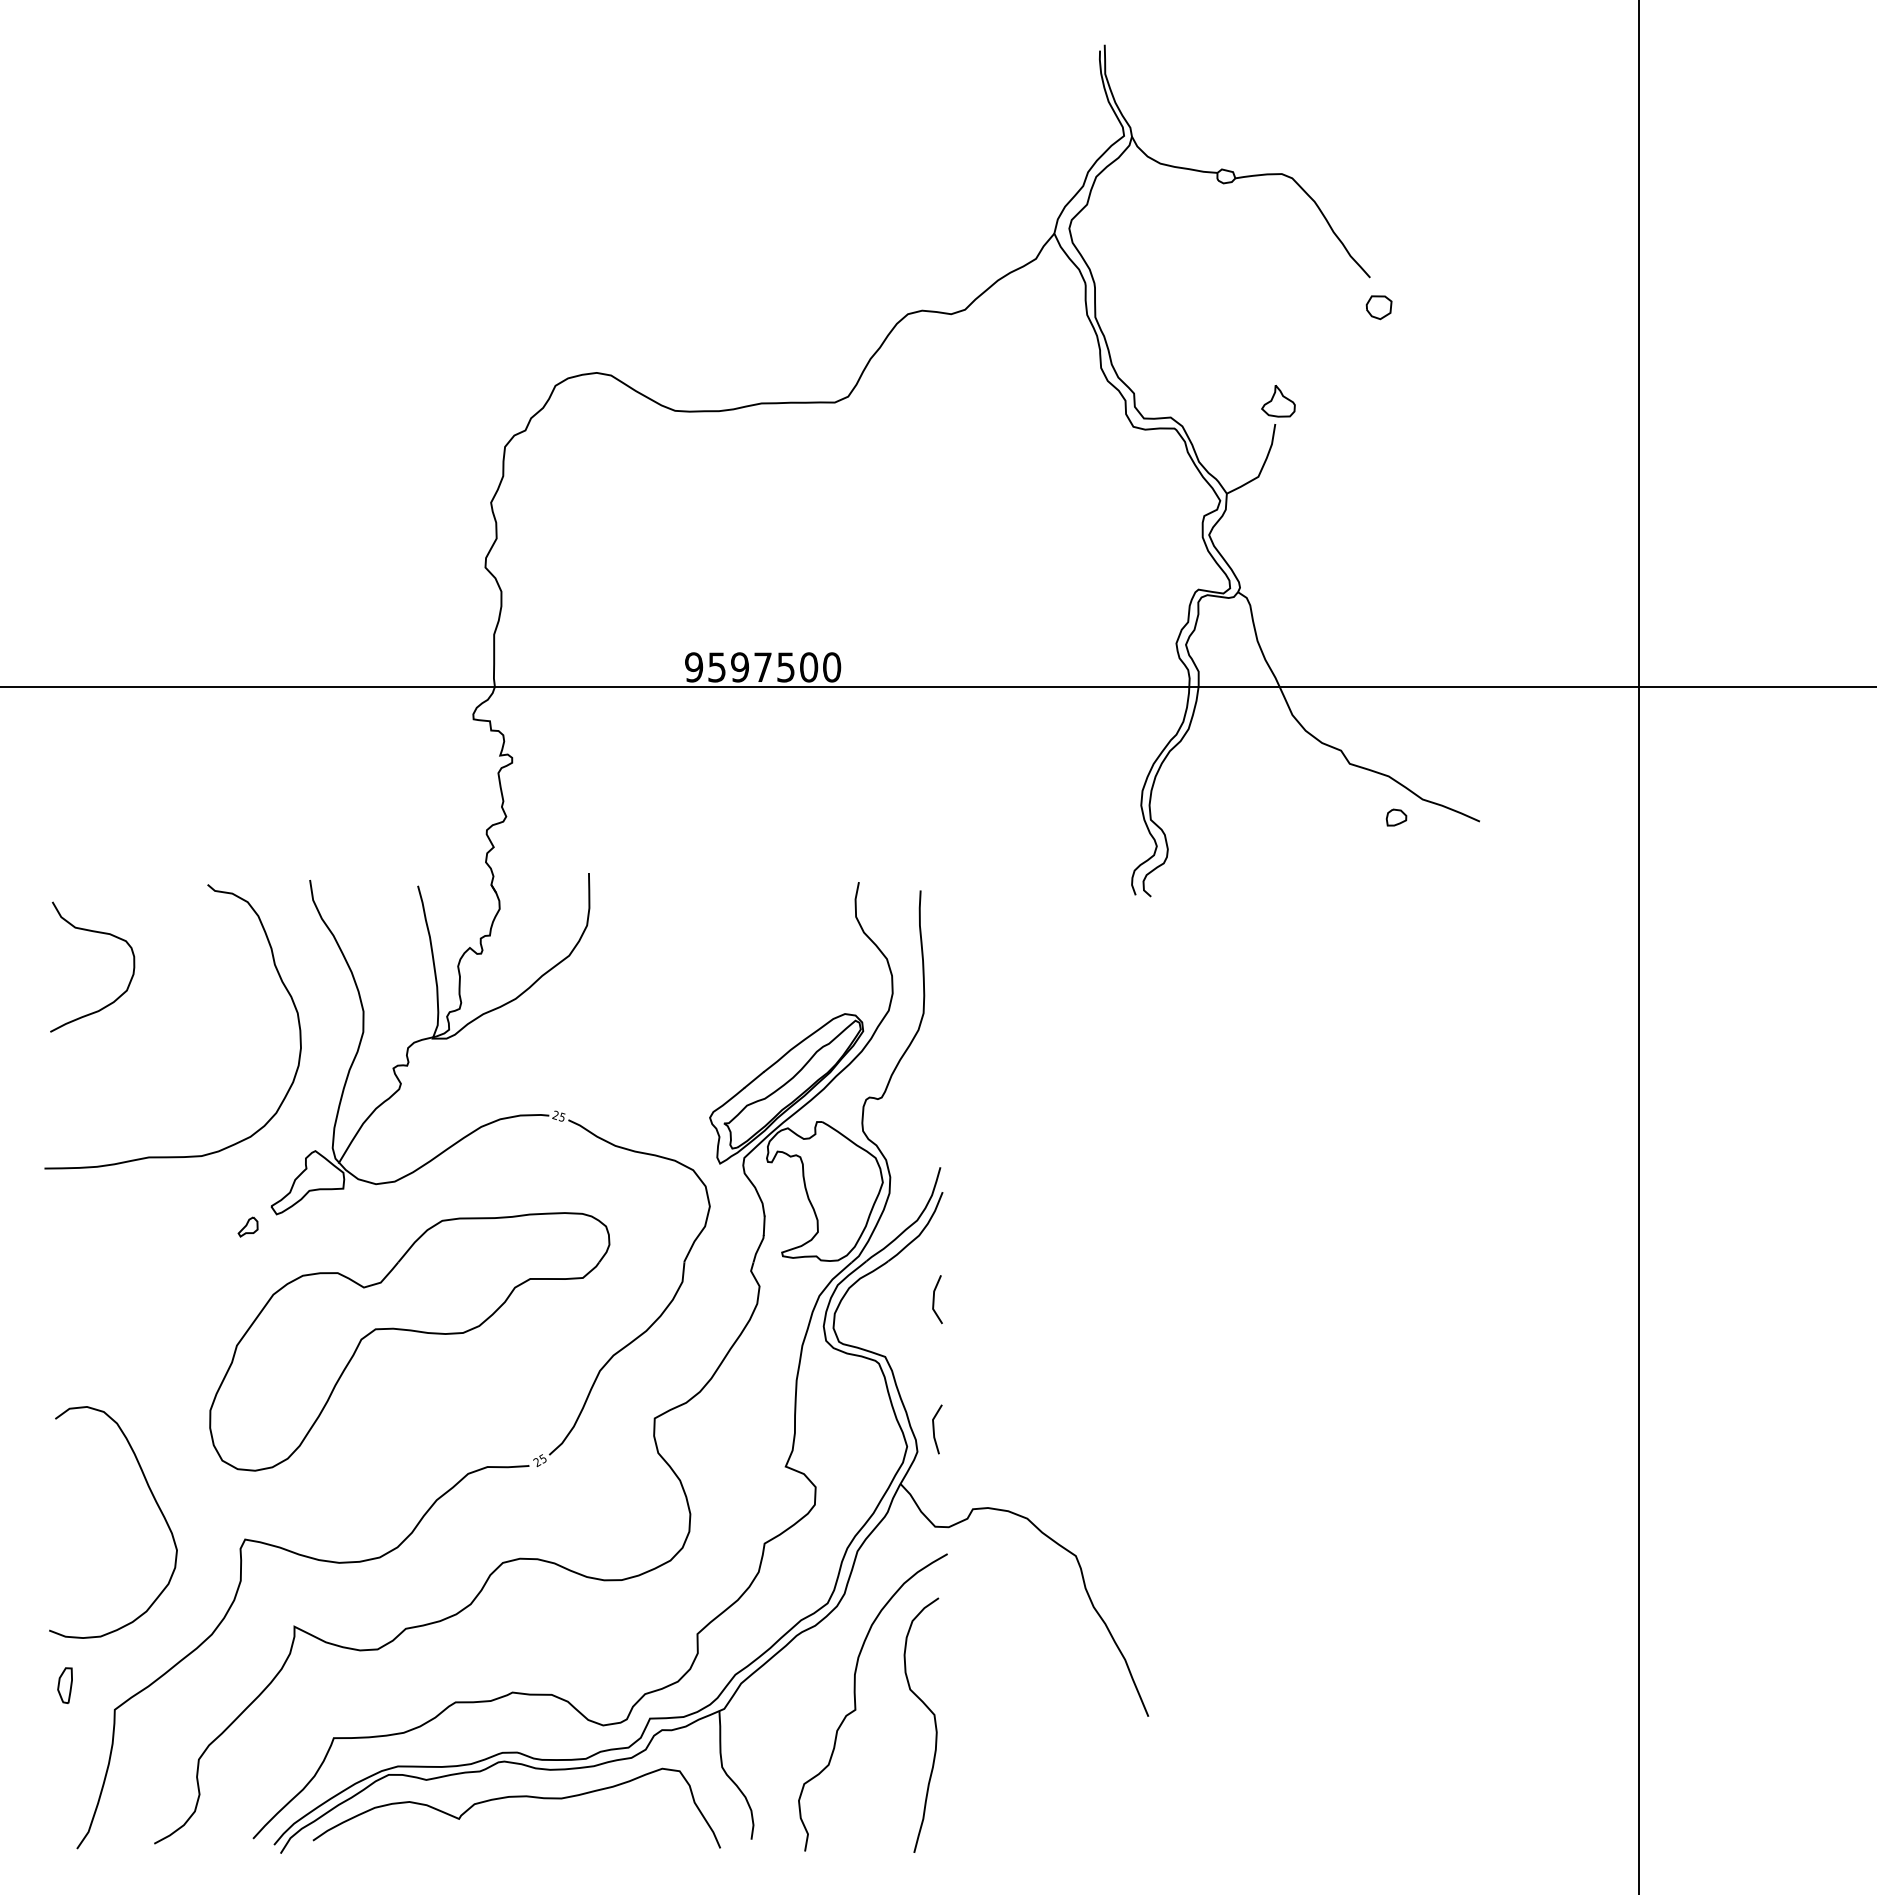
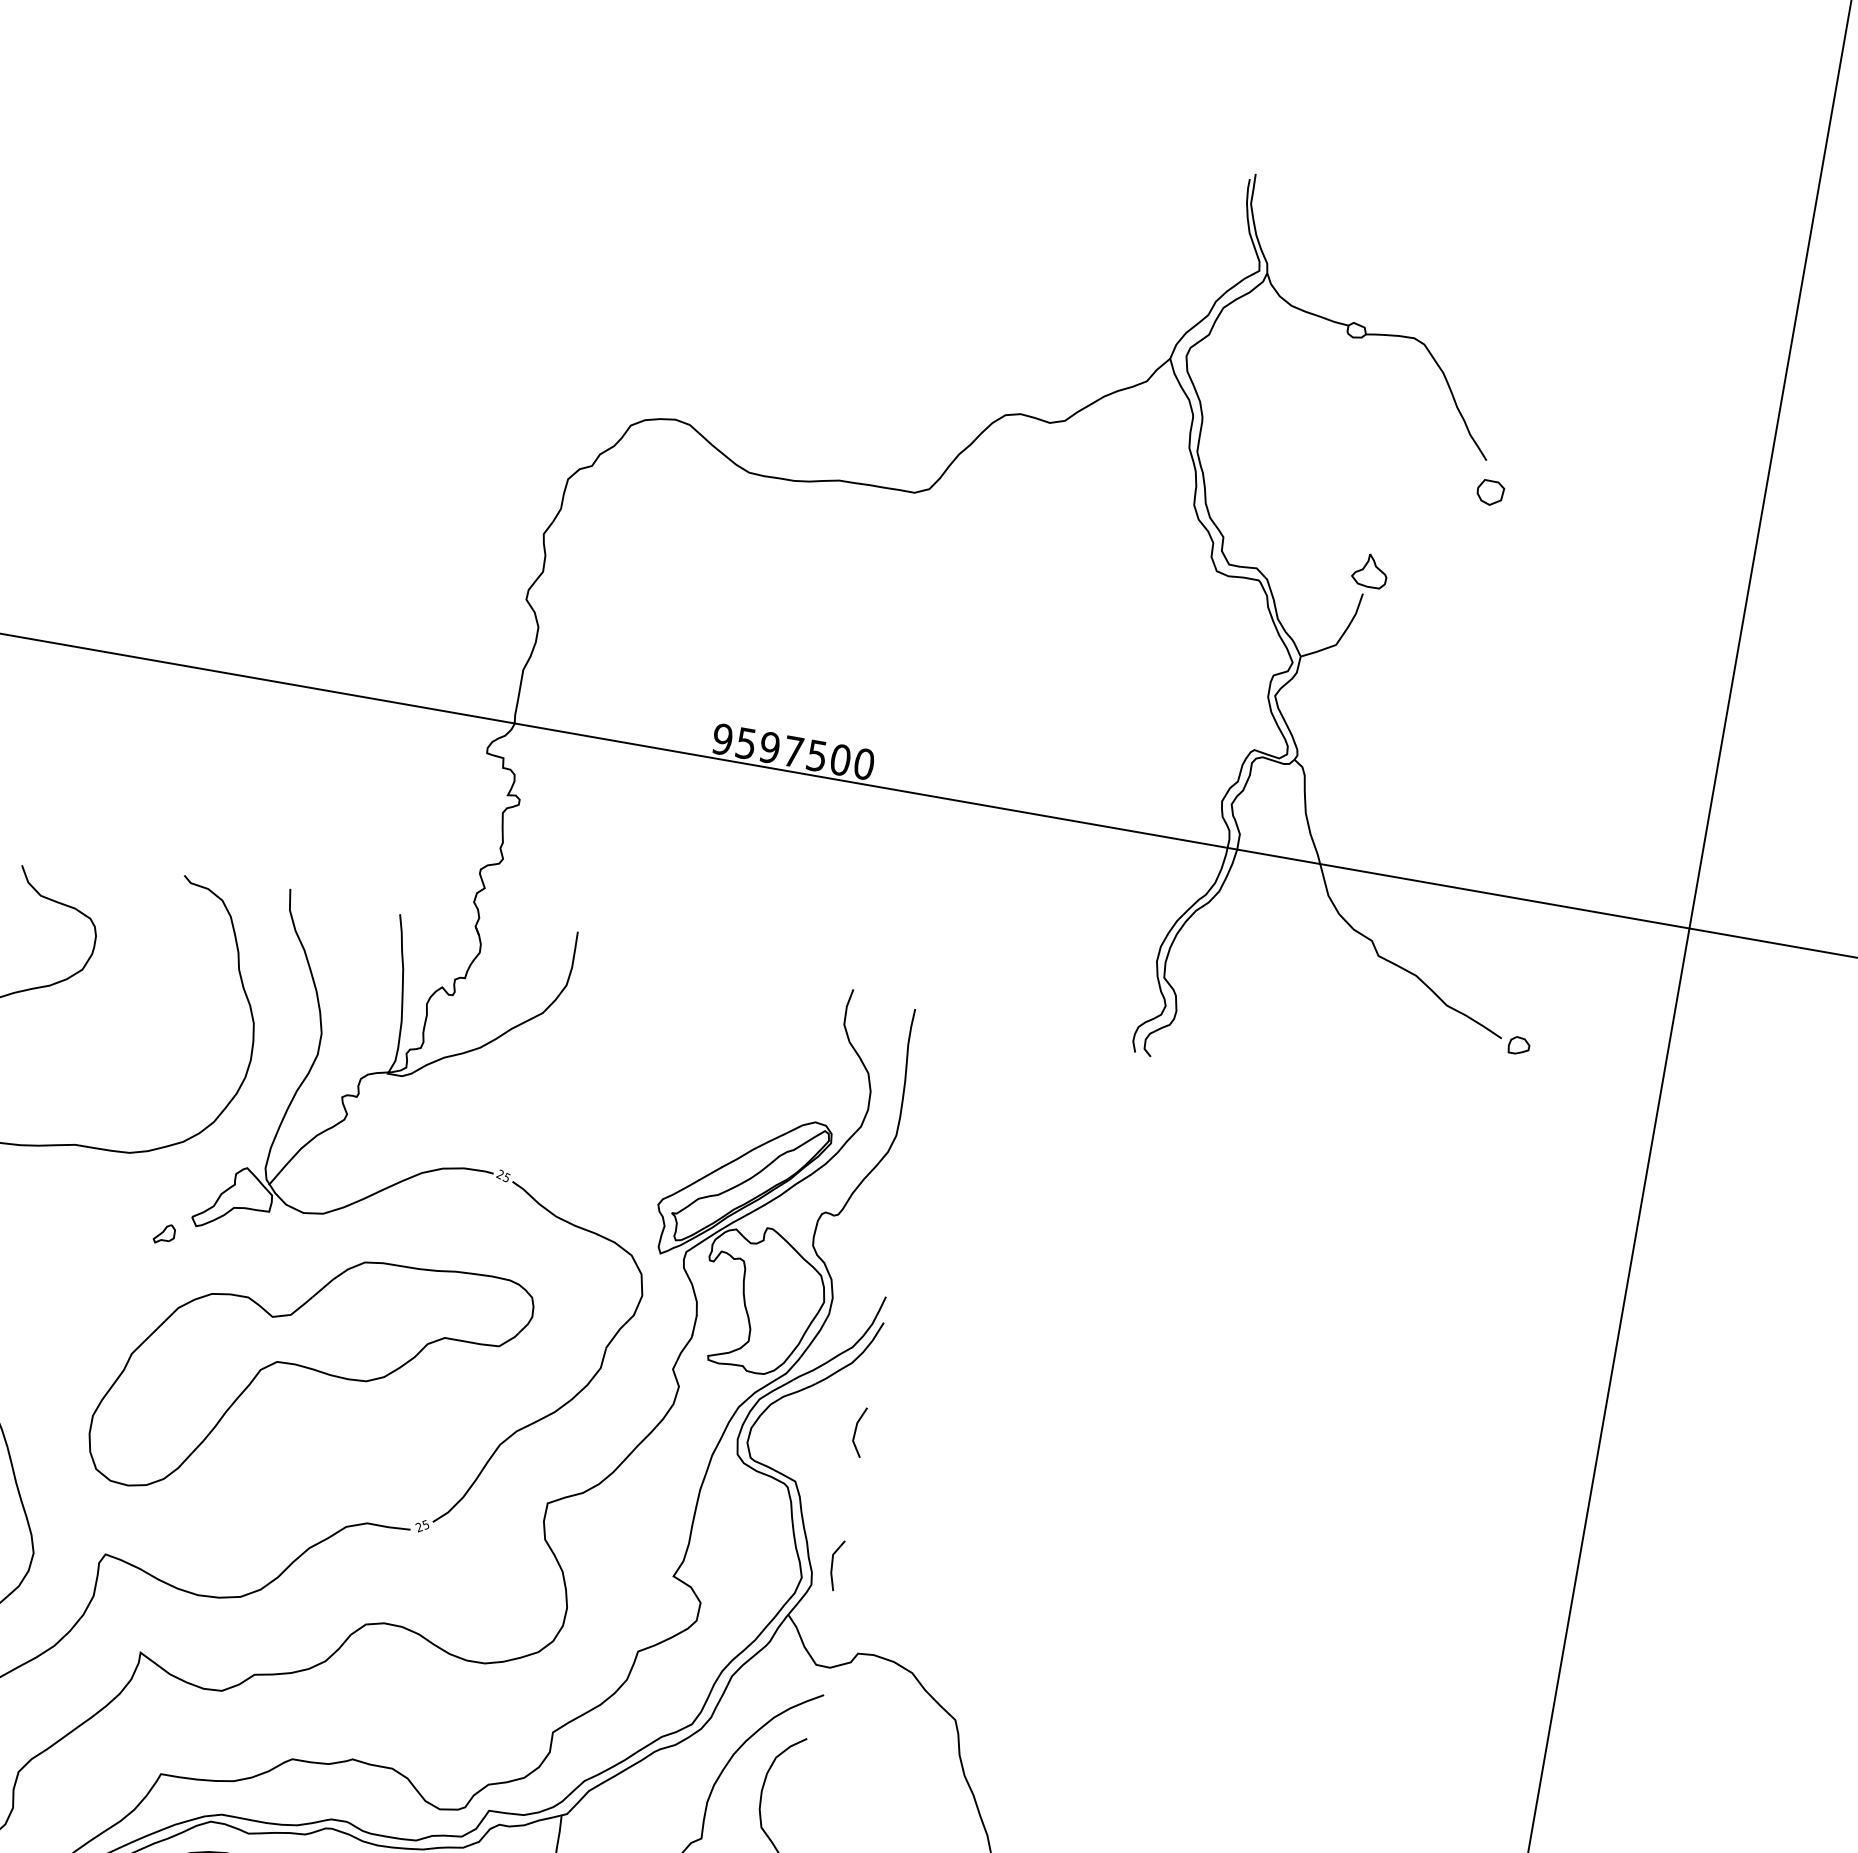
part: (1396, 817) -> (1519, 1045), moved

